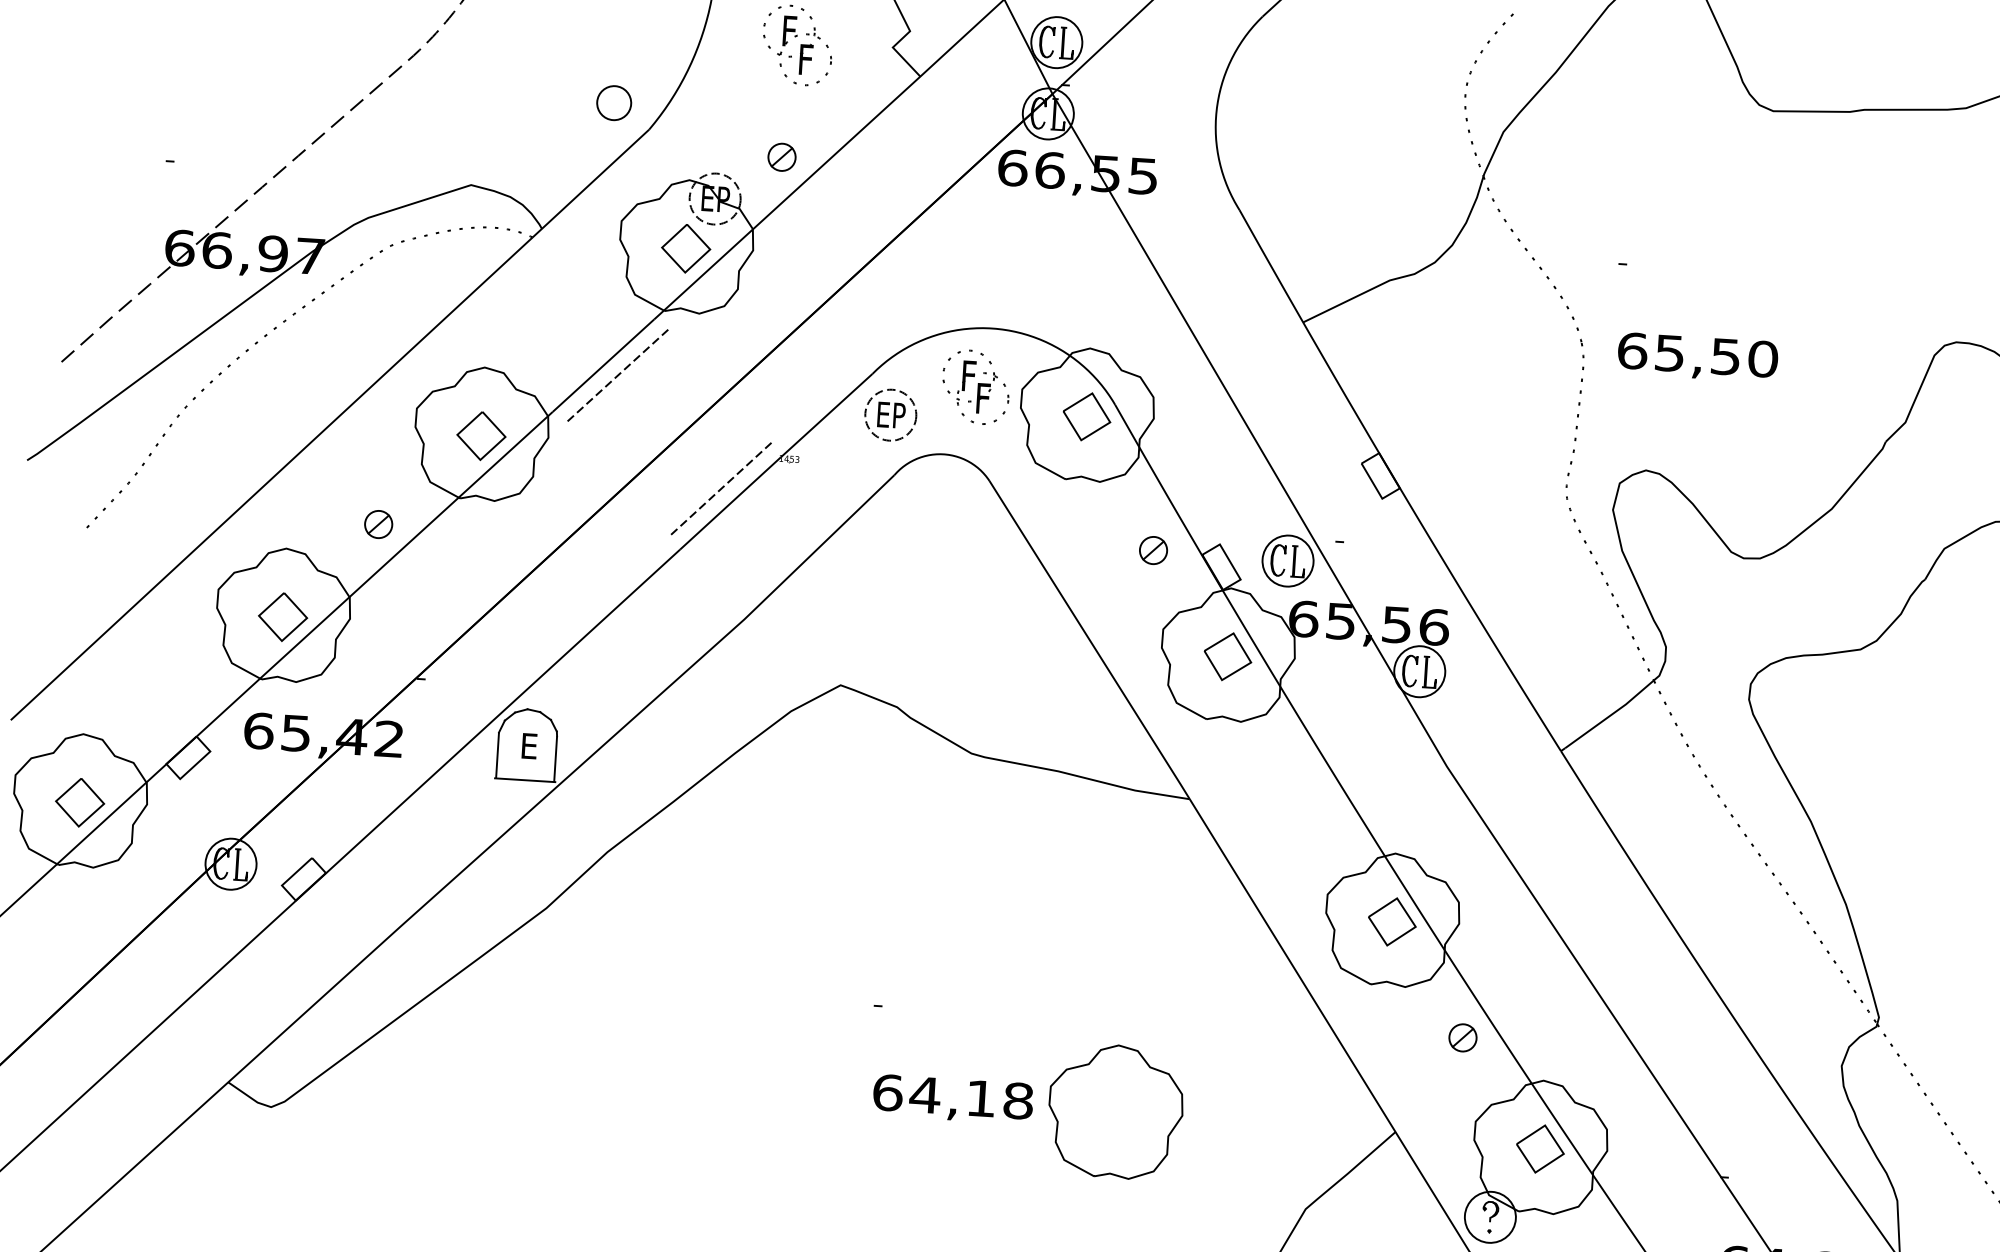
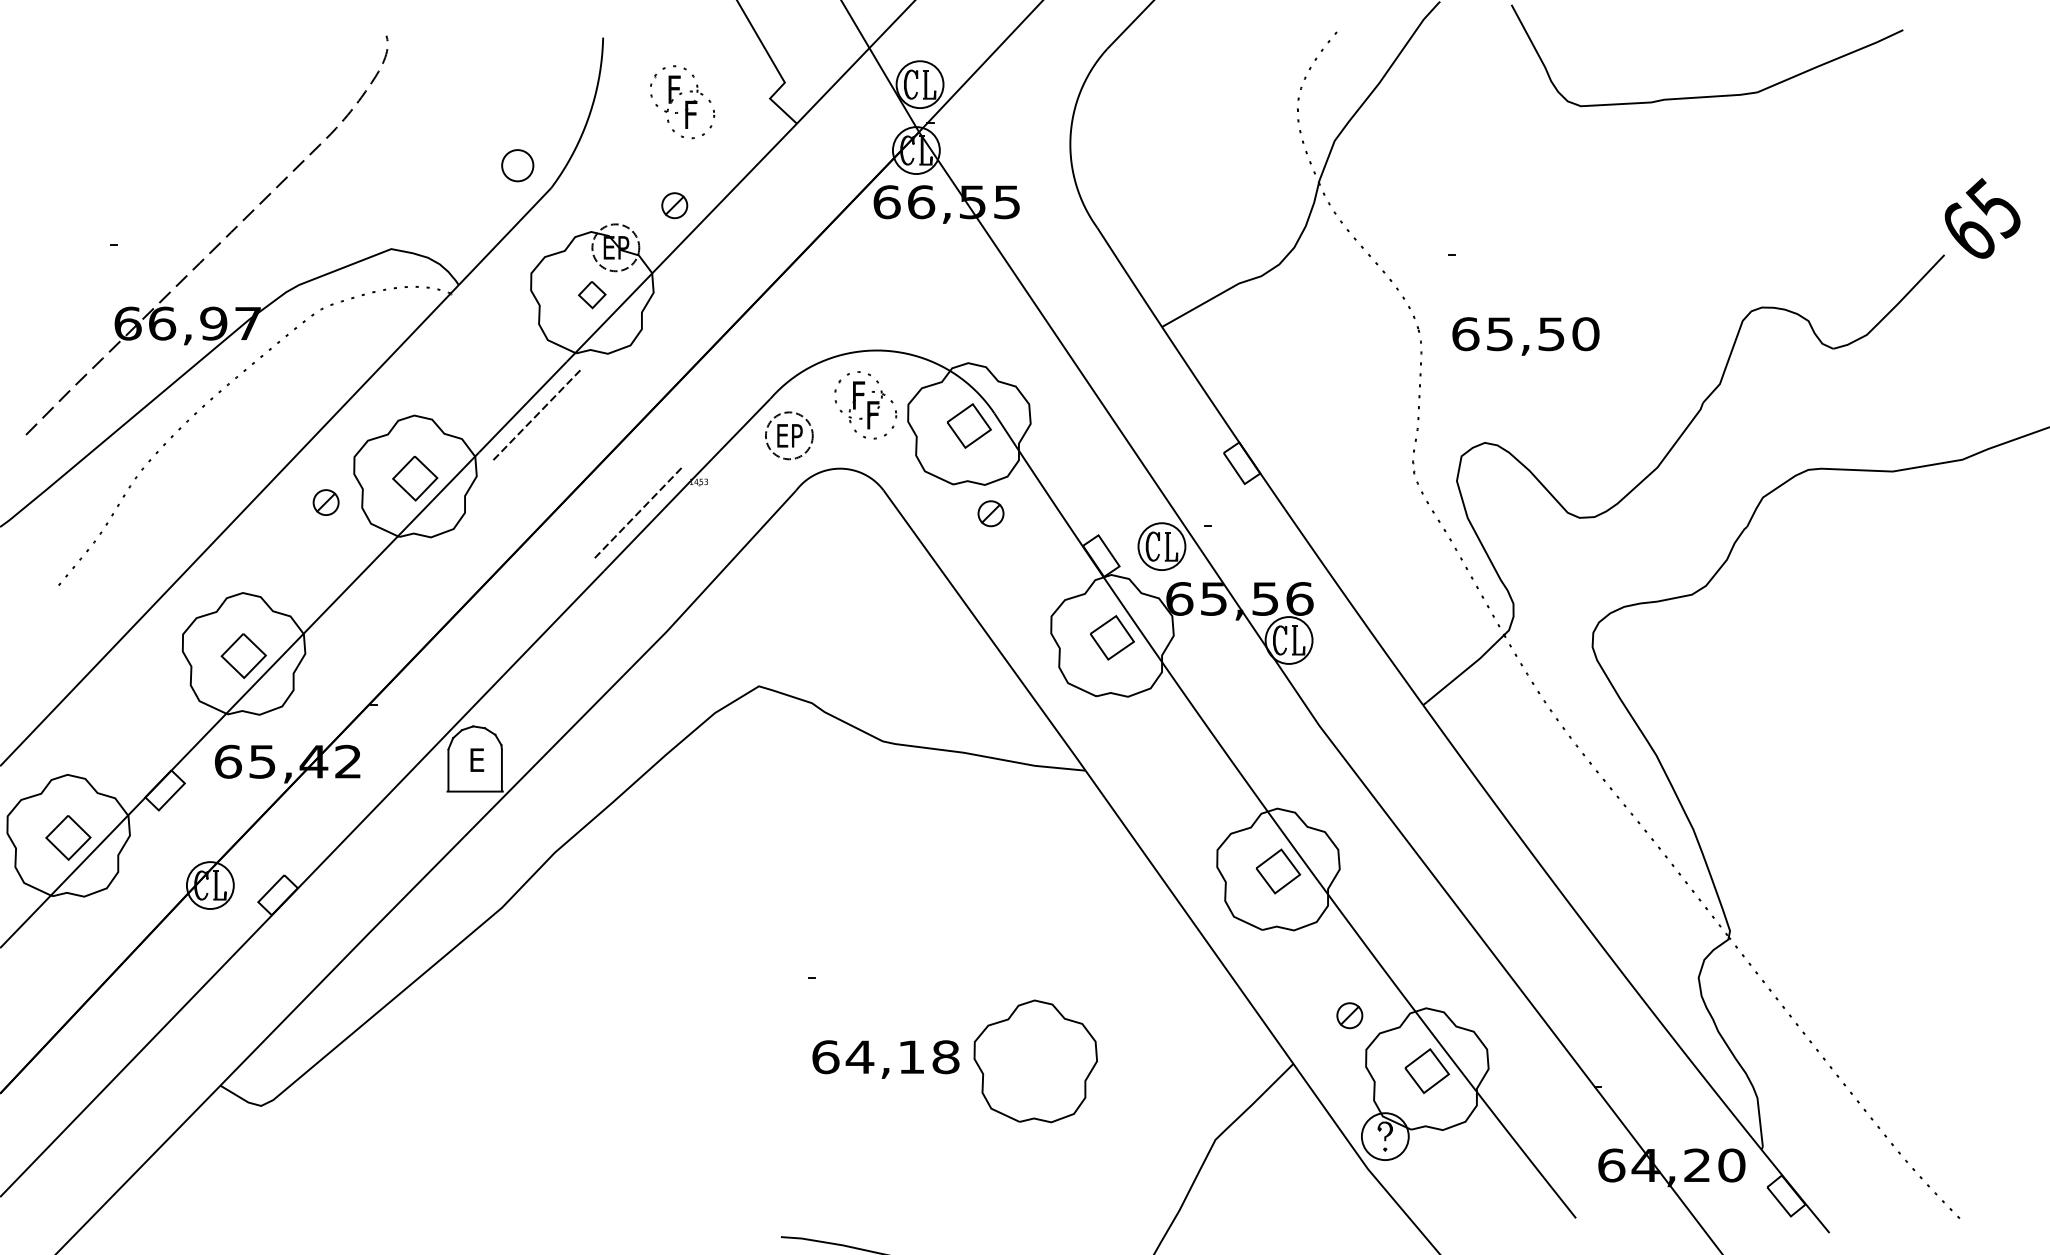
part: (686, 248) -> (592, 294), size x0.6
part: (377, 524) -> (325, 502), moved
part: (1152, 550) -> (990, 513), moved
part: (1462, 1037) -> (1349, 1015), moved

